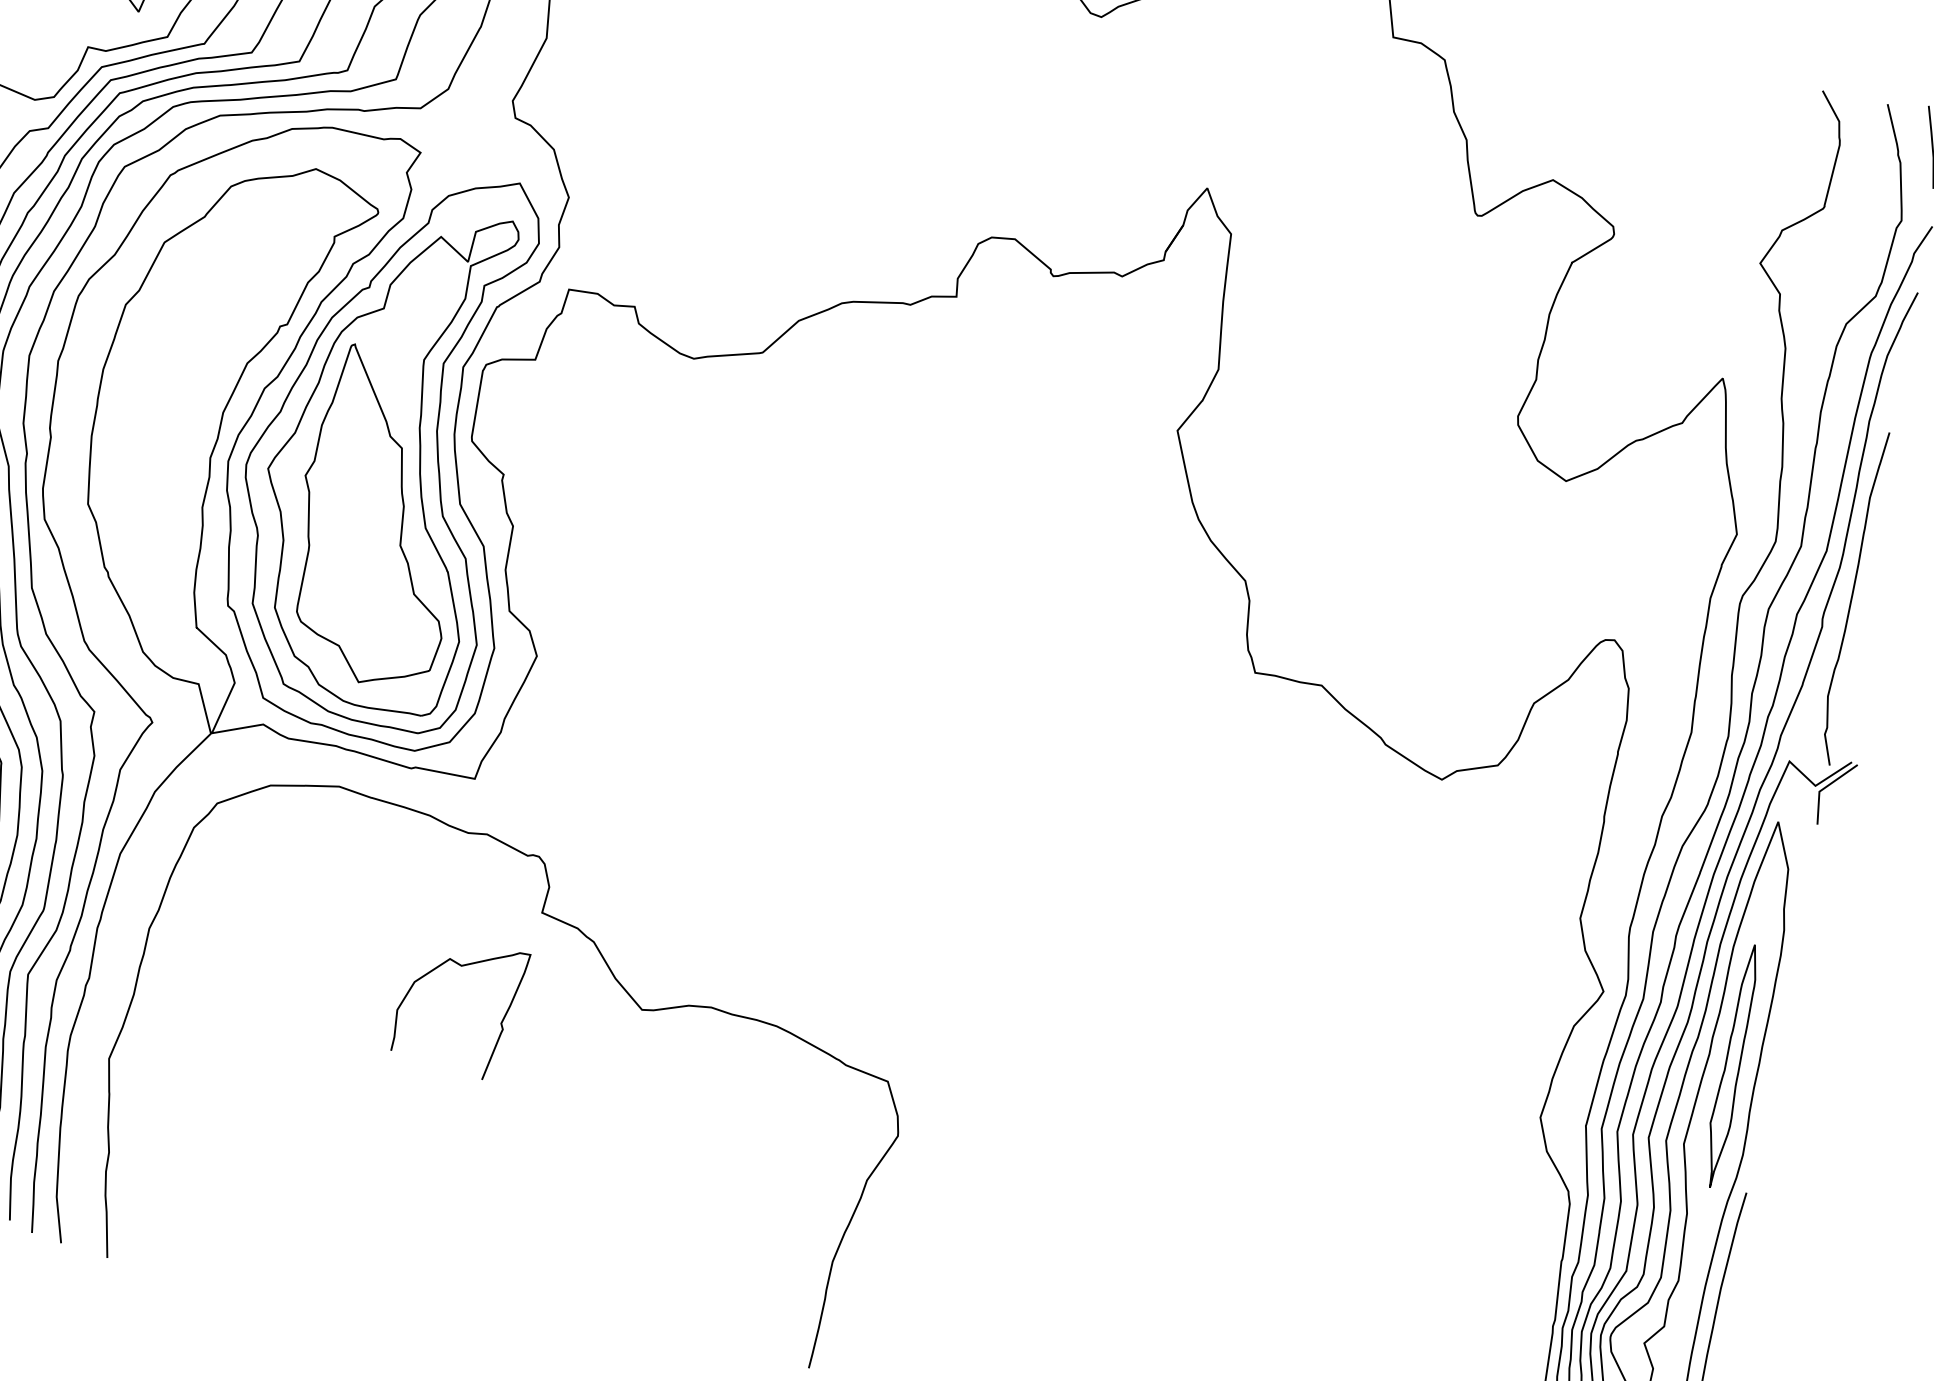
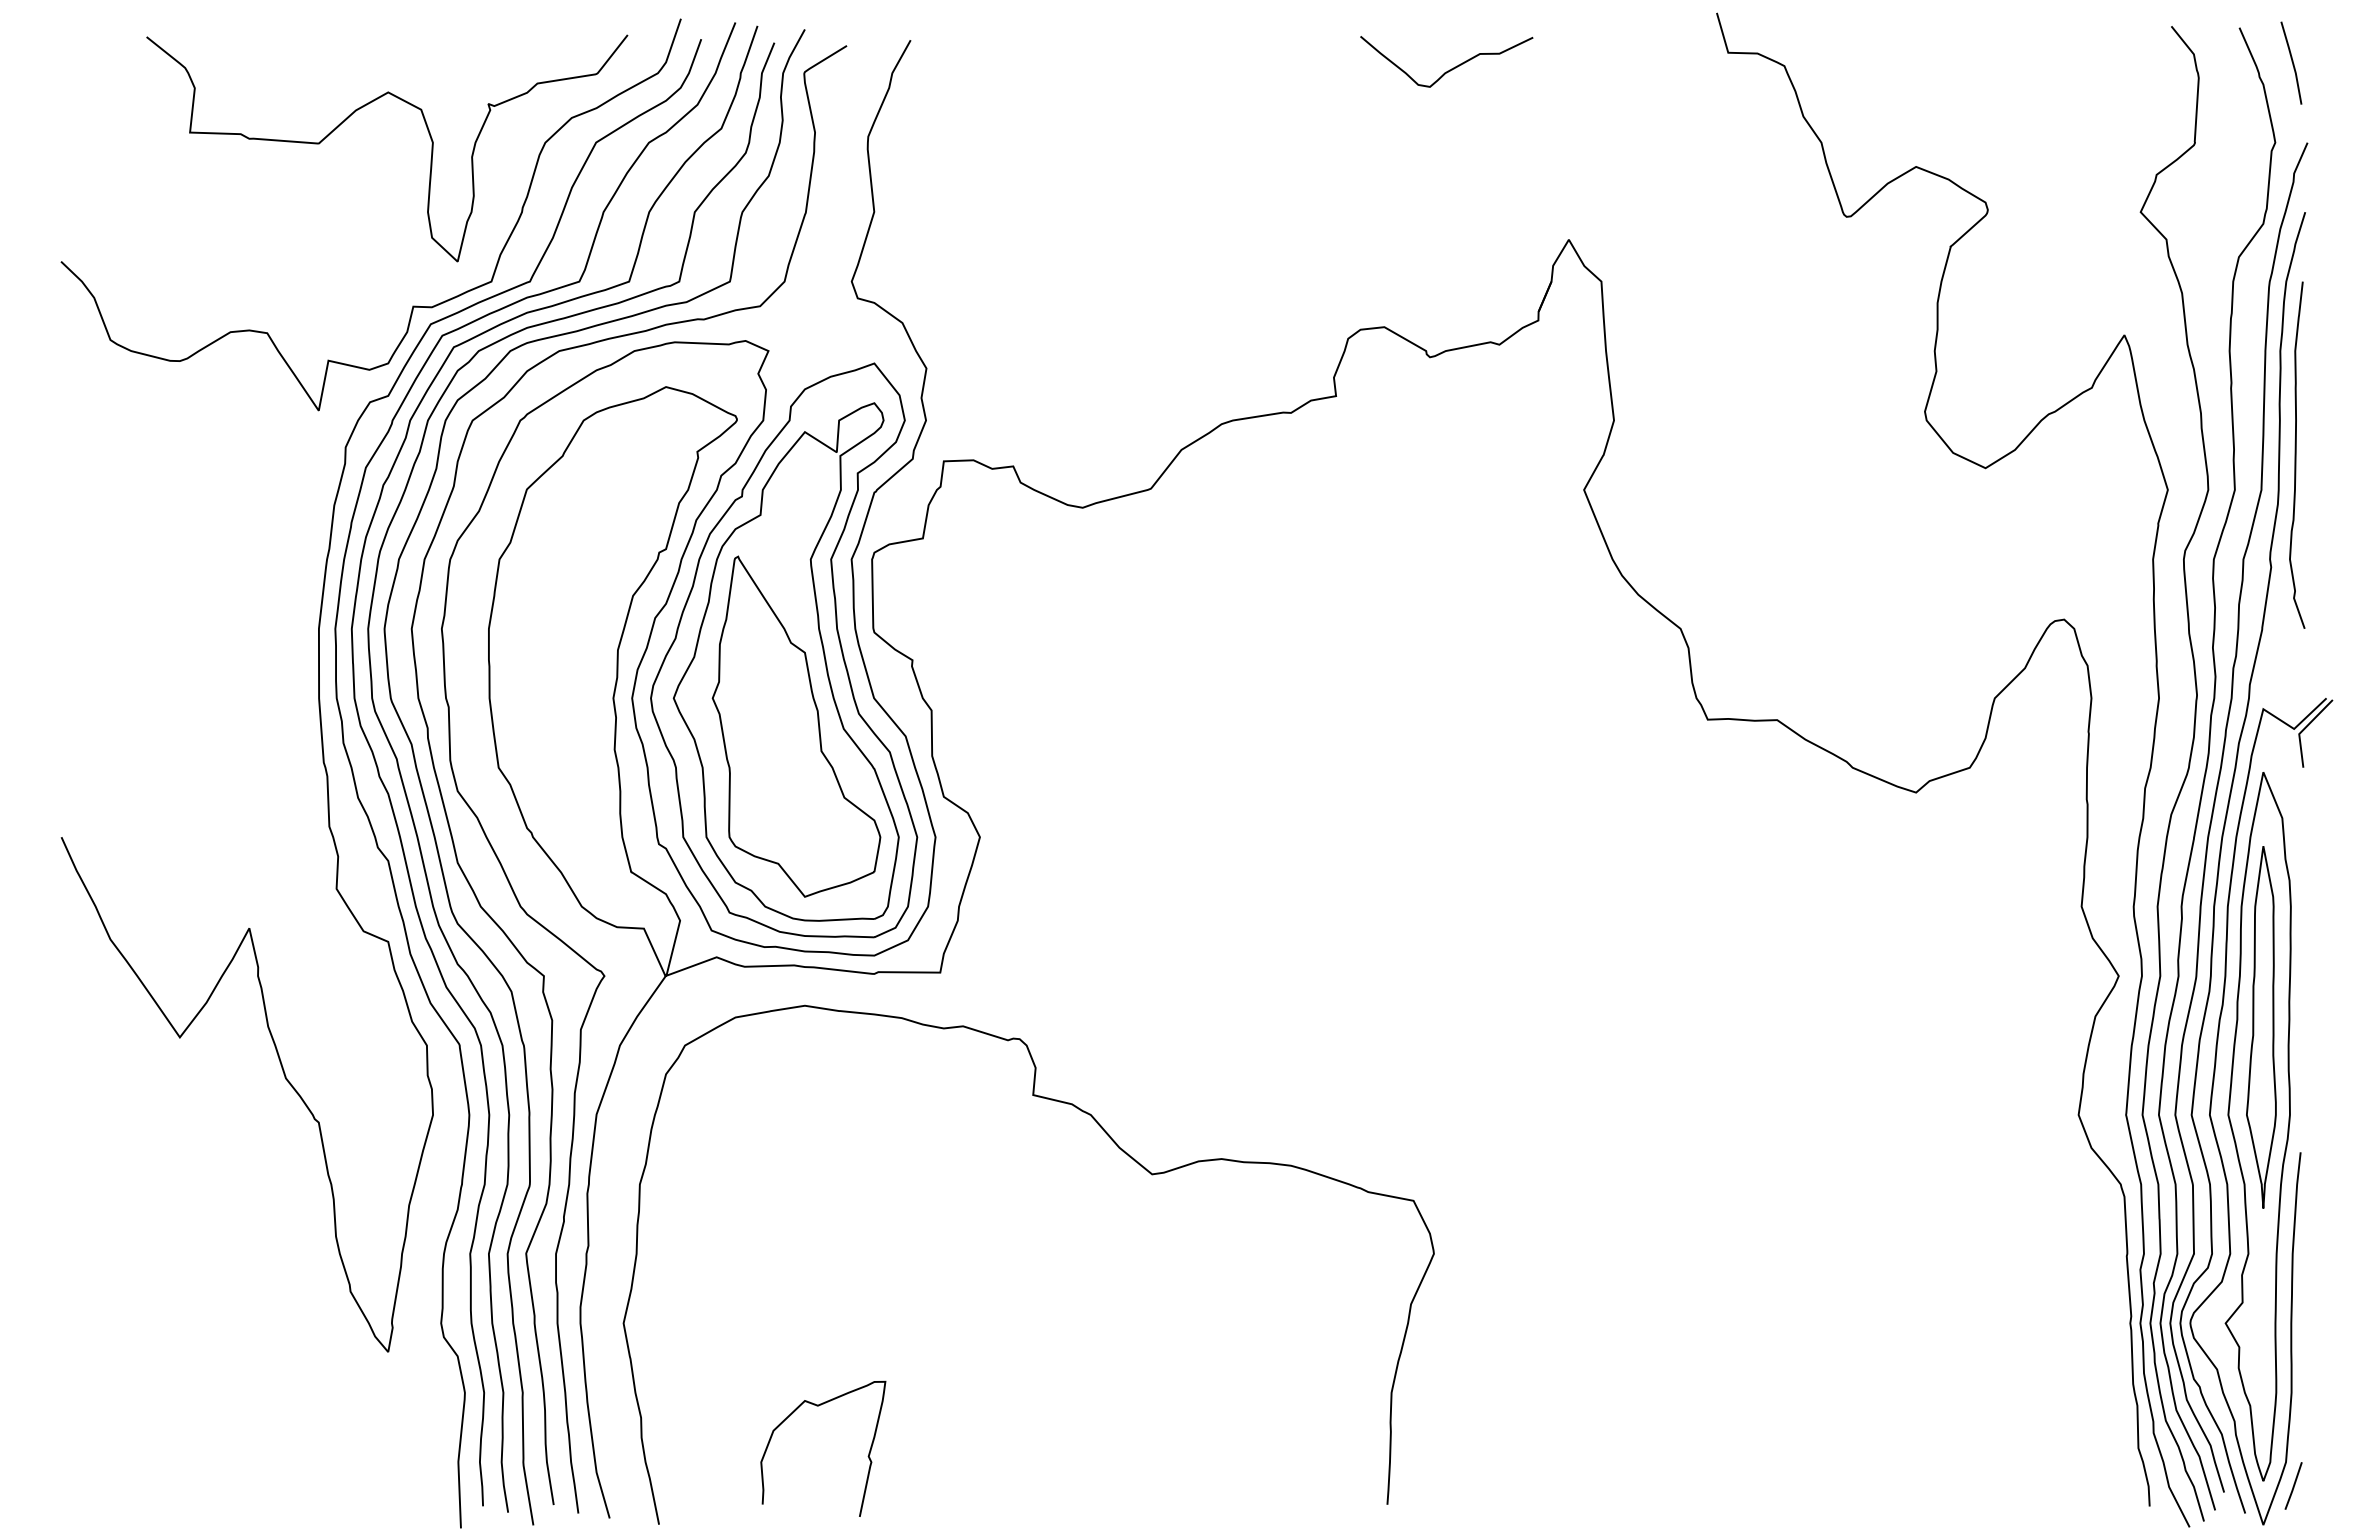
curve: (1852, 597) -> (2296, 454), moved
curve: (462, 966) -> (818, 1406), moved
part: (1731, 1066) -> (2261, 1027), size x1.43

